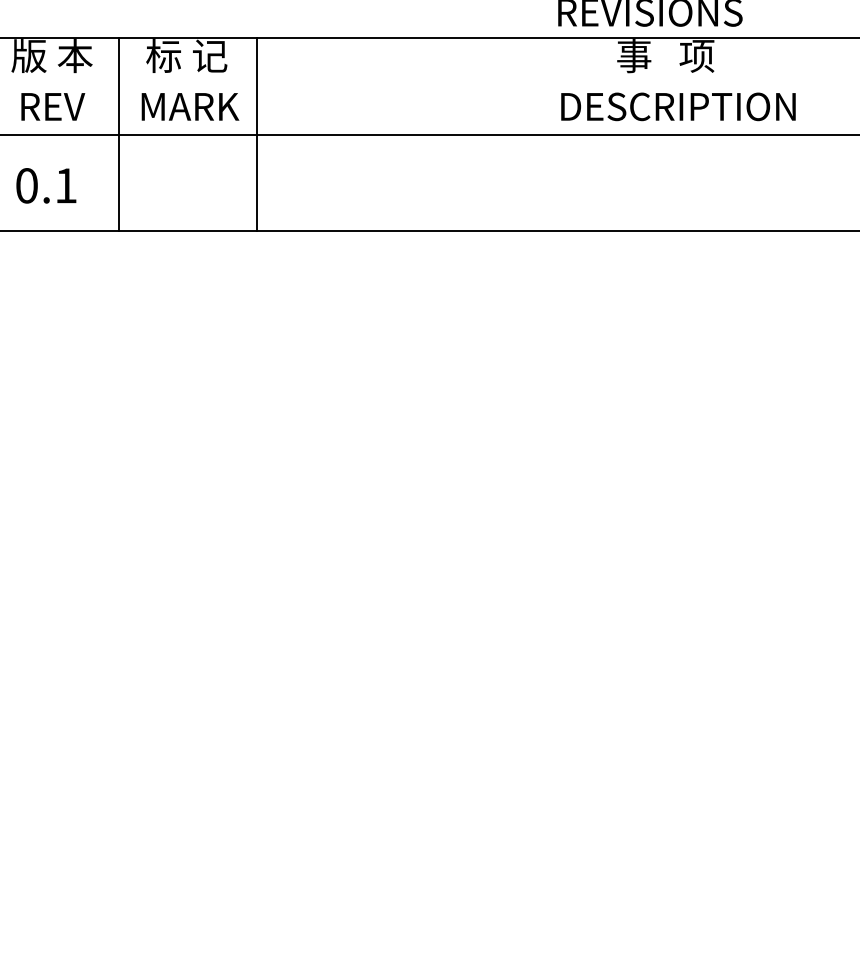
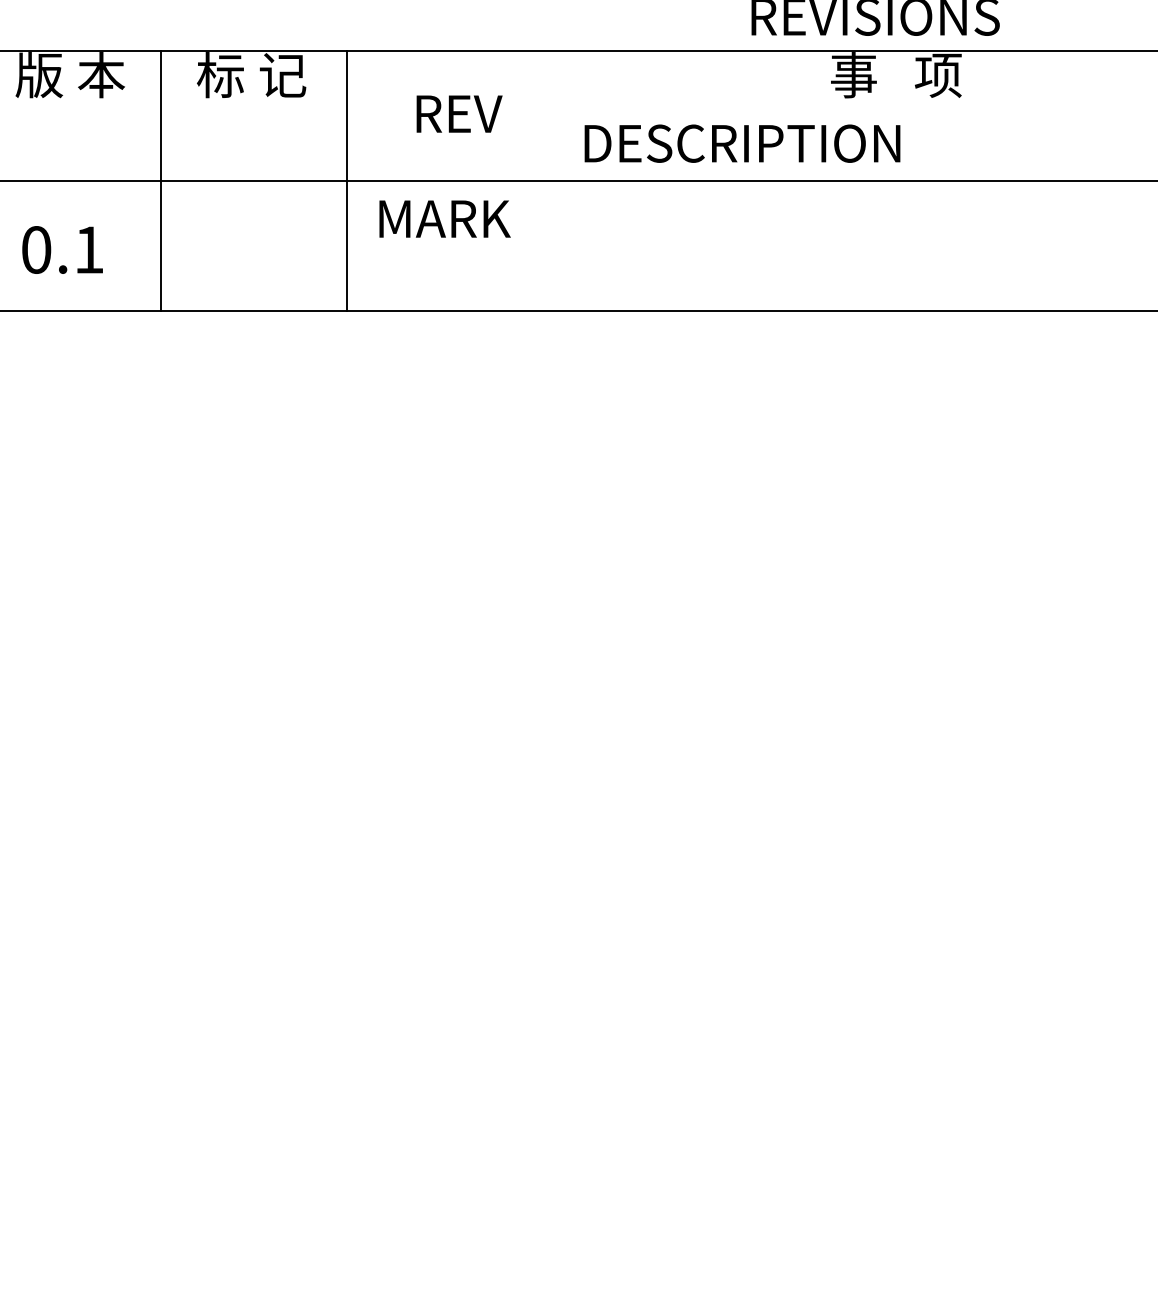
text: (53, 106) -> (459, 113), moved
text: (190, 106) -> (445, 218), moved
text: (678, 106) -> (742, 143), moved

